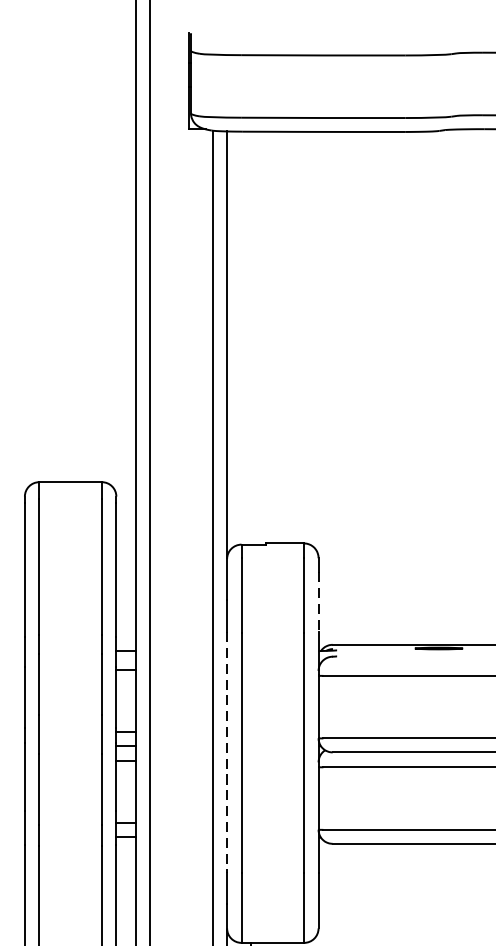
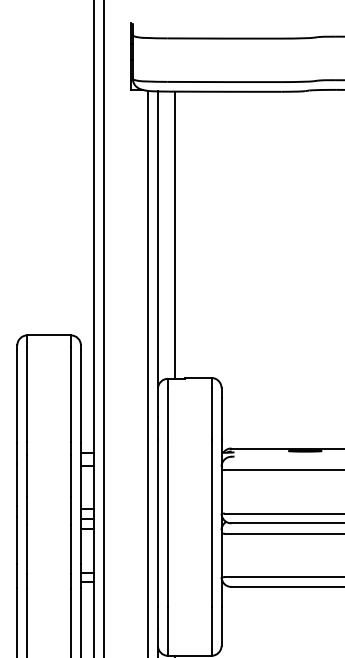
line: (250, 337) -> (174, 234), added
line: (318, 601) -> (221, 418), dashed -> solid
line: (226, 752) -> (157, 523), dashed -> solid

